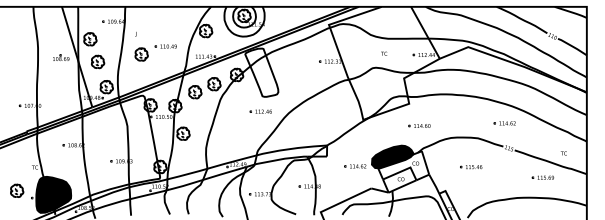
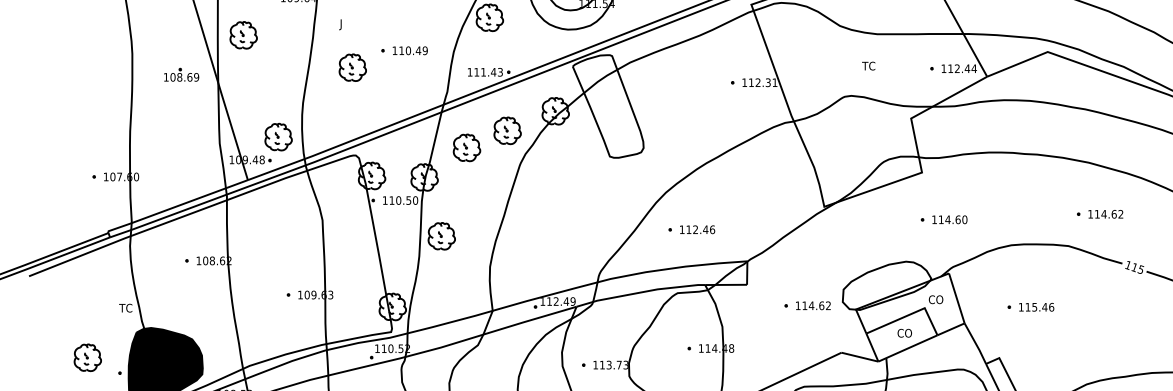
part: (98, 61) -> (260, 82), removed
part: (260, 111) -> (690, 229), moved
part: (504, 123) -> (1099, 214), moved
fill: (392, 156) -> (886, 284), removed
part: (471, 167) -> (1031, 308), moved

